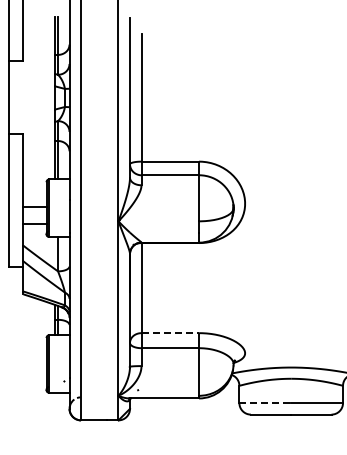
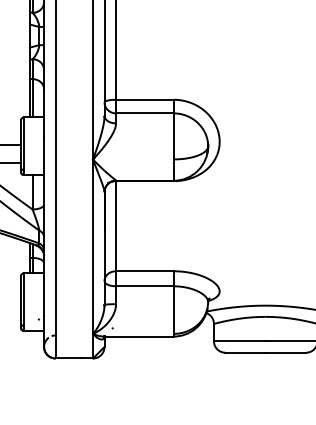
line: (170, 333) -> (145, 271), dashed -> solid
line: (265, 403) -> (240, 341), dashed -> solid

